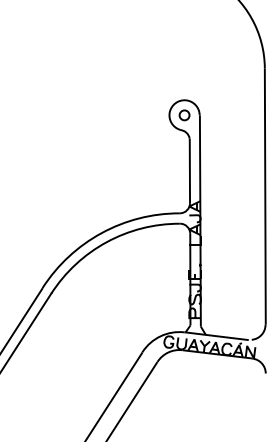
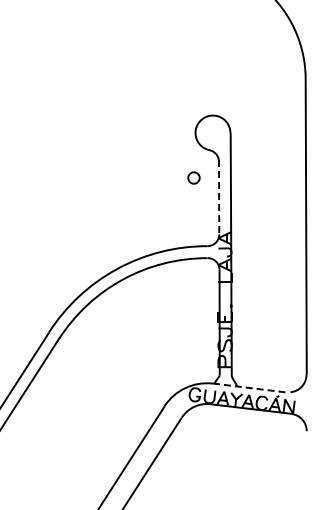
part: (184, 114) -> (193, 177), moved
line: (190, 171) -> (219, 197), solid -> dashed
line: (217, 336) -> (250, 388), solid -> dashed

